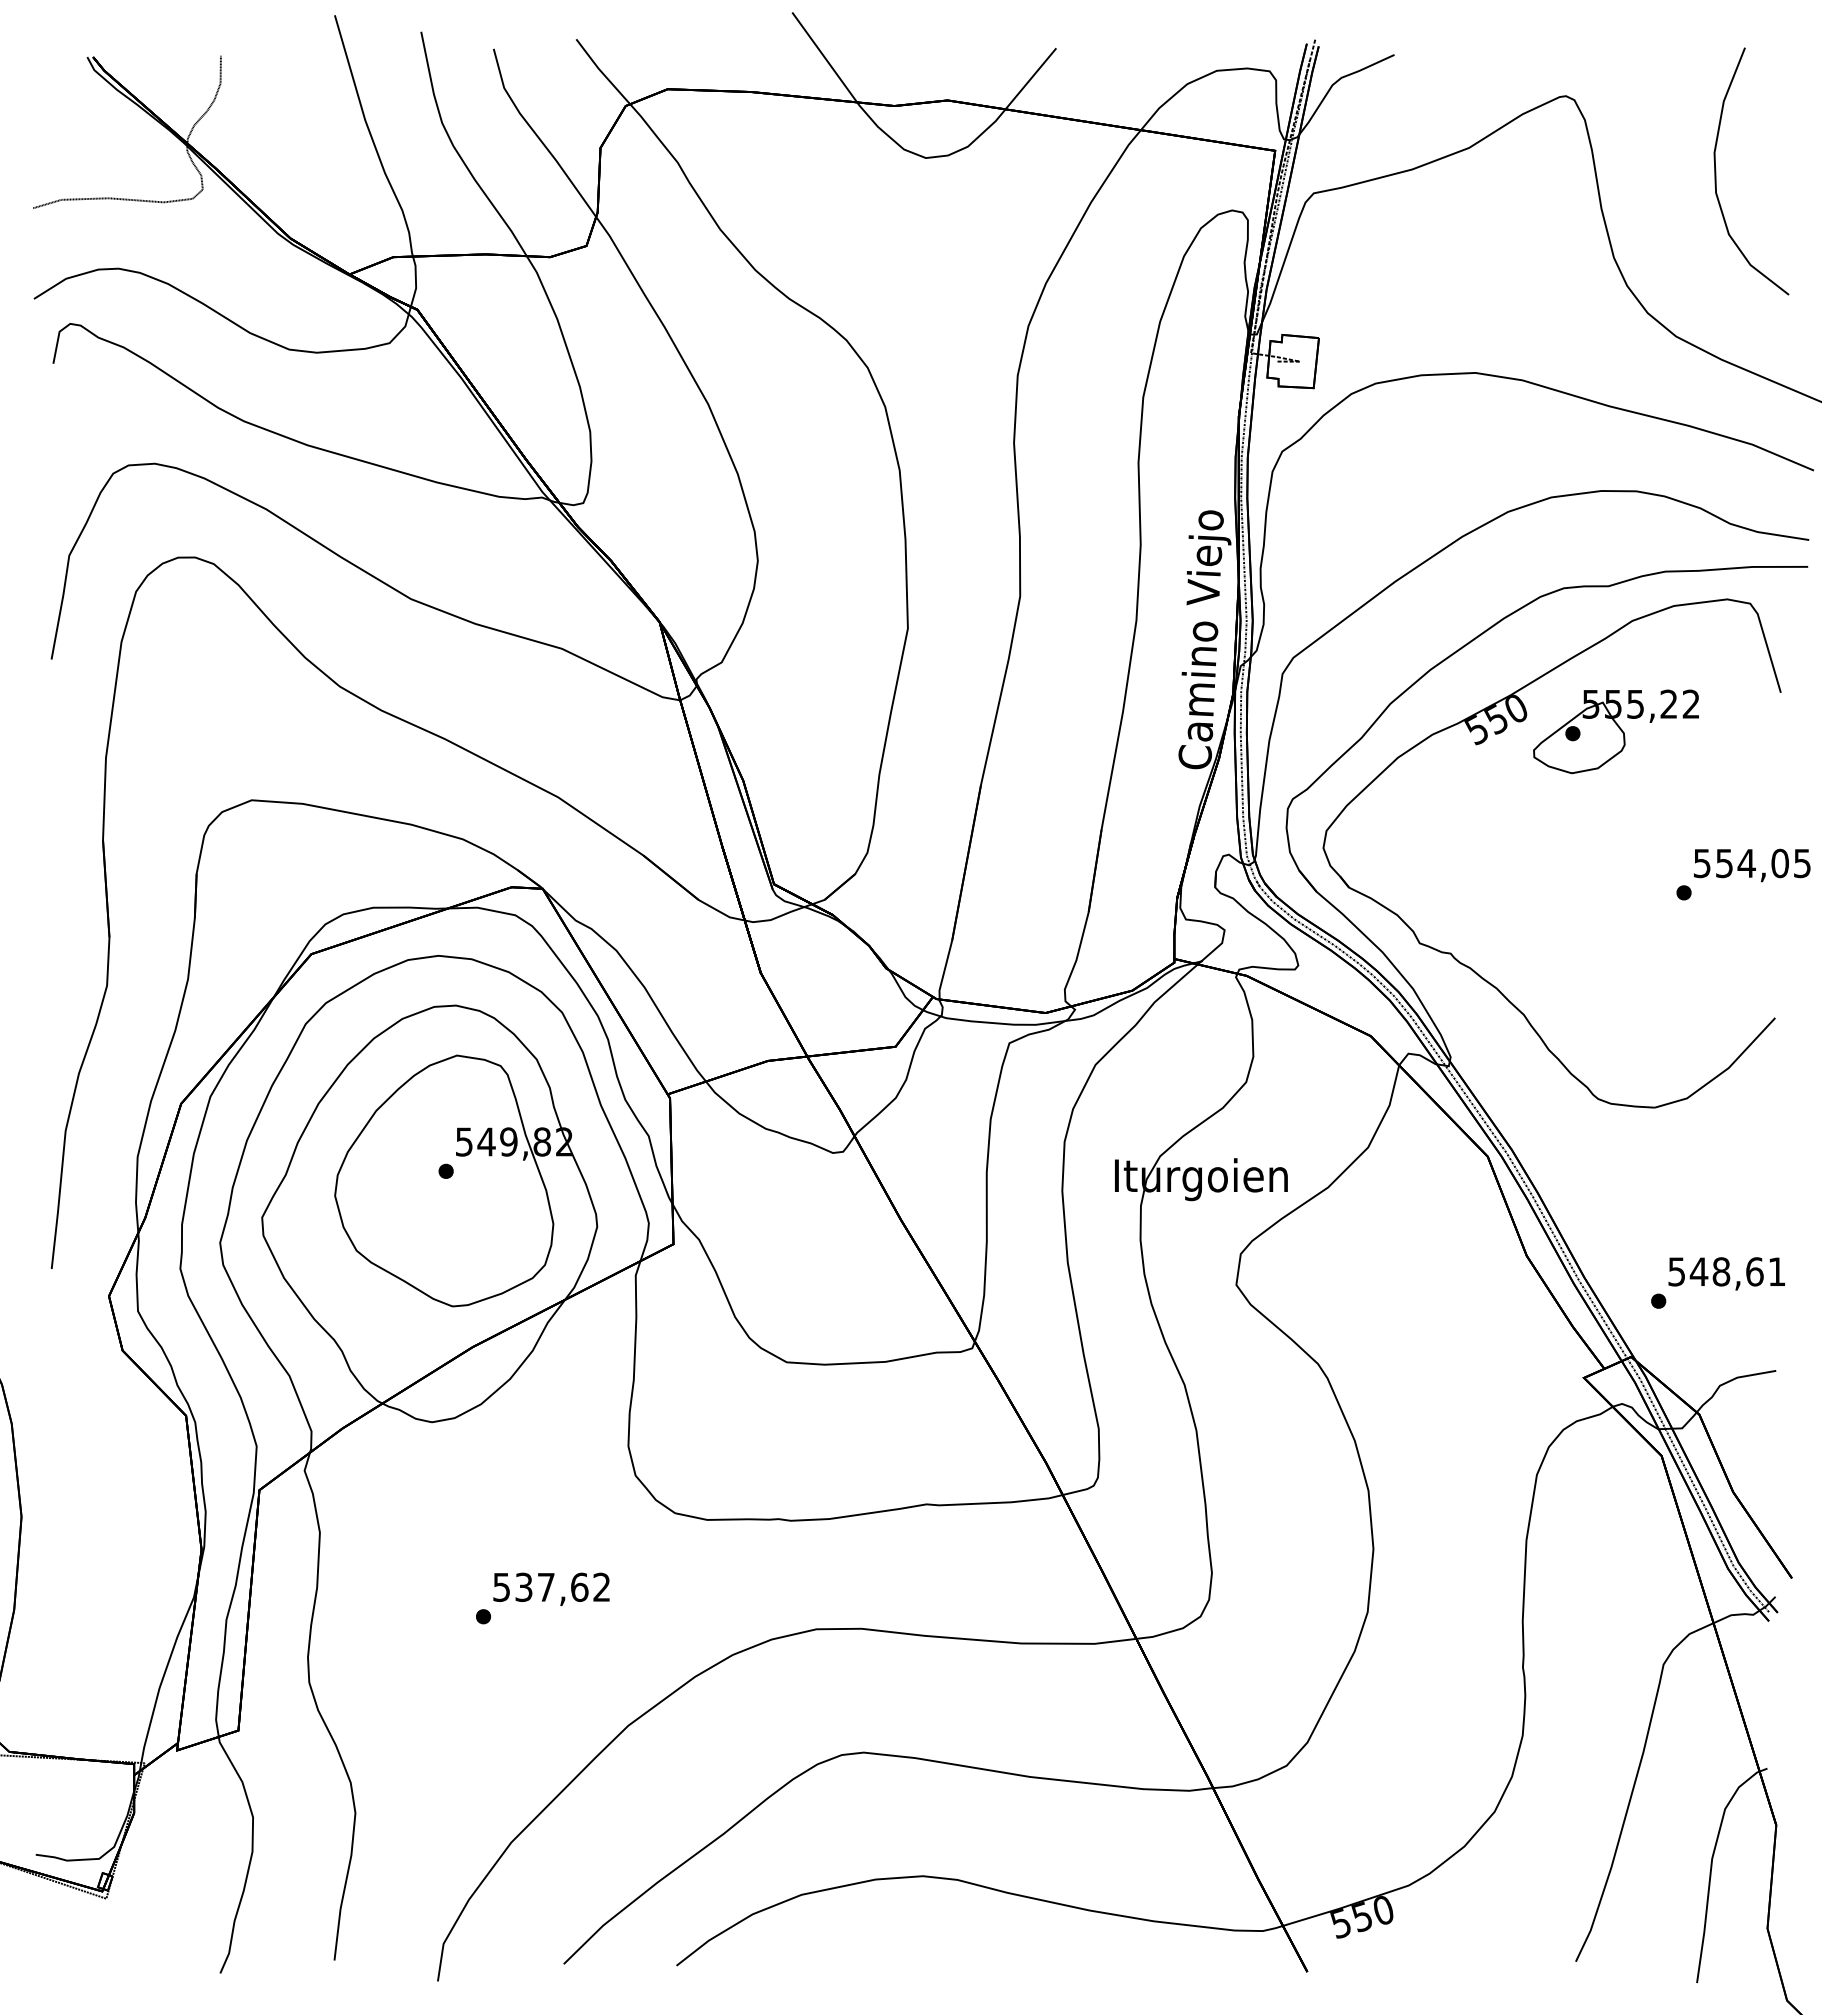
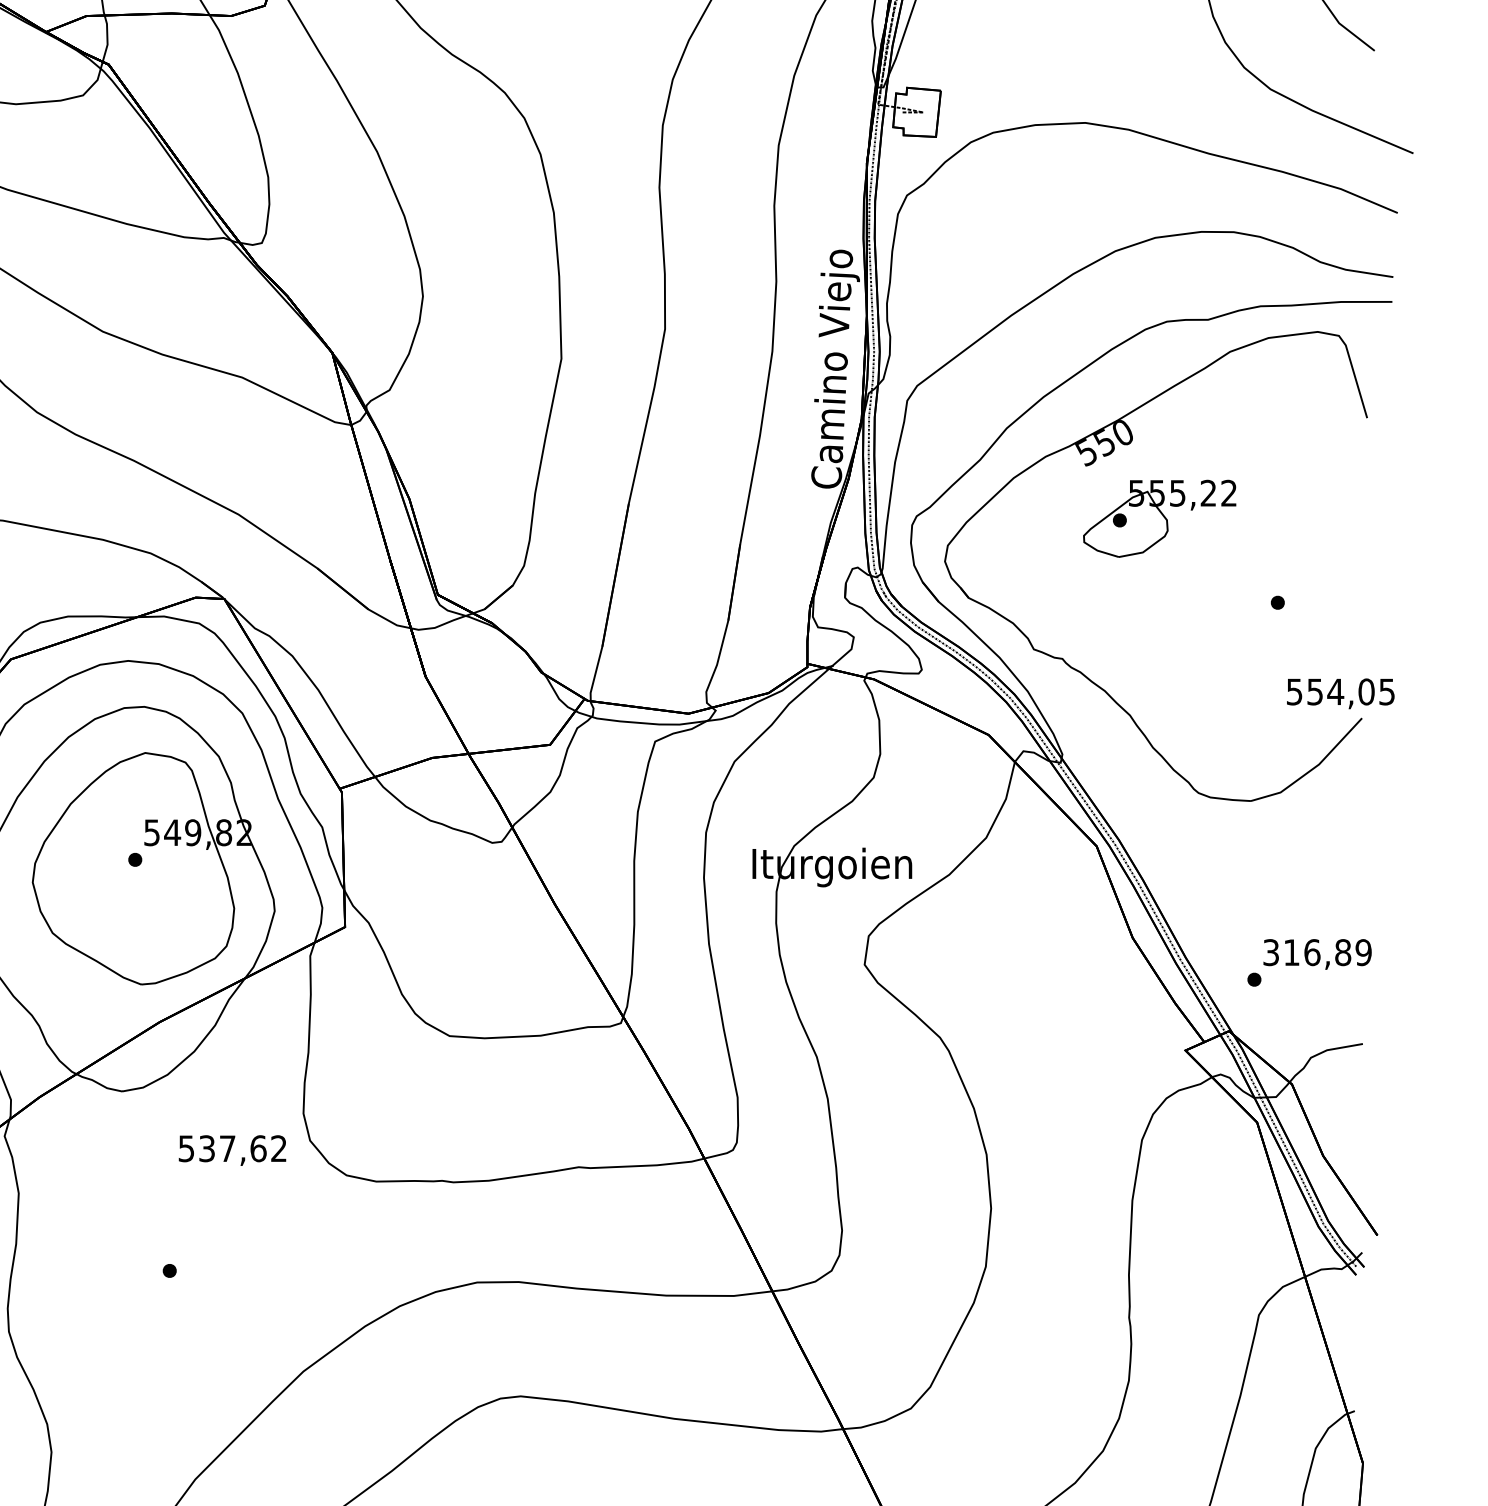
part: (1615, 731) -> (1159, 518), moved
text: (1752, 865) -> (1341, 693), moved
text: (1727, 1271) -> (1317, 952), 548,61 -> 316,89
text: (551, 1588) -> (232, 1149), moved

